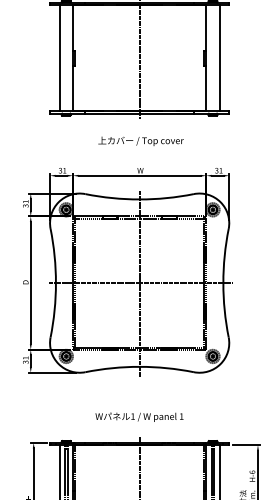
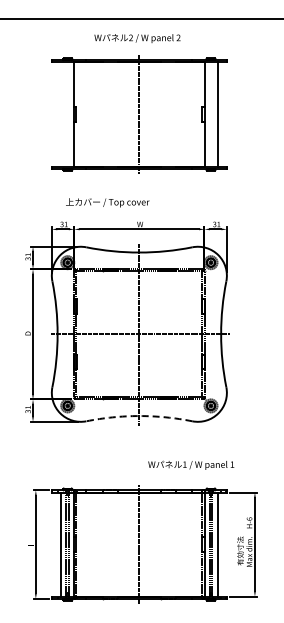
line: (59, 58) -> (61, 114), removed
text: (140, 141) -> (107, 202), moved
arc: (139, 367) -> (139, 416), solid -> dashed
text: (139, 416) -> (191, 464), moved

